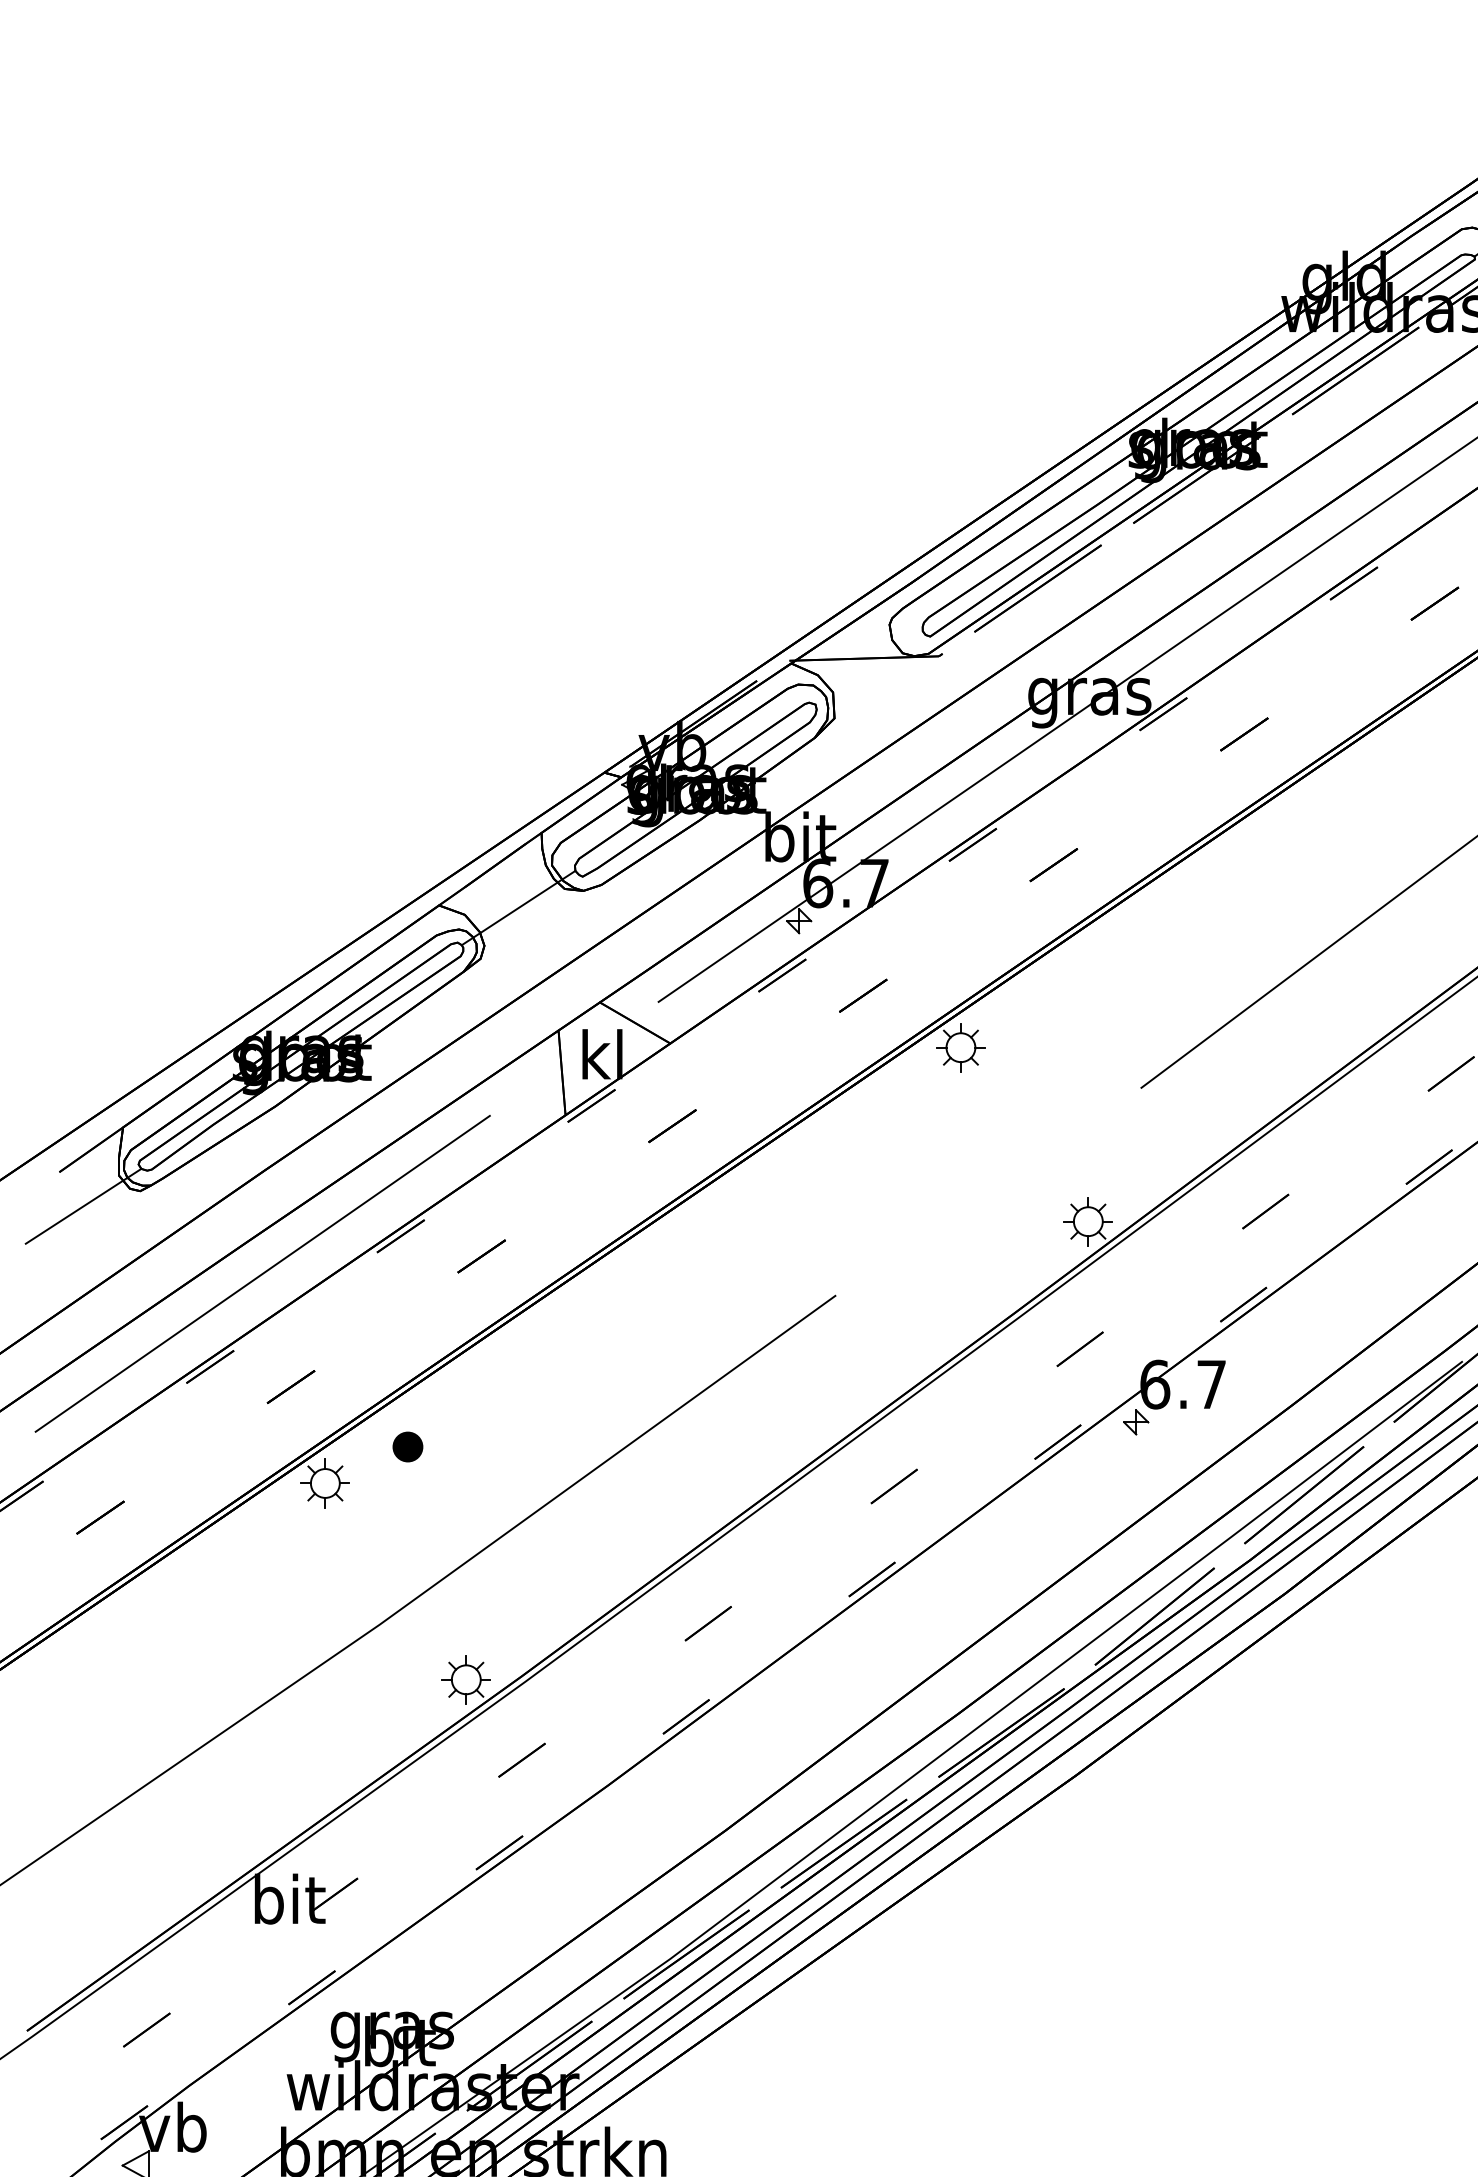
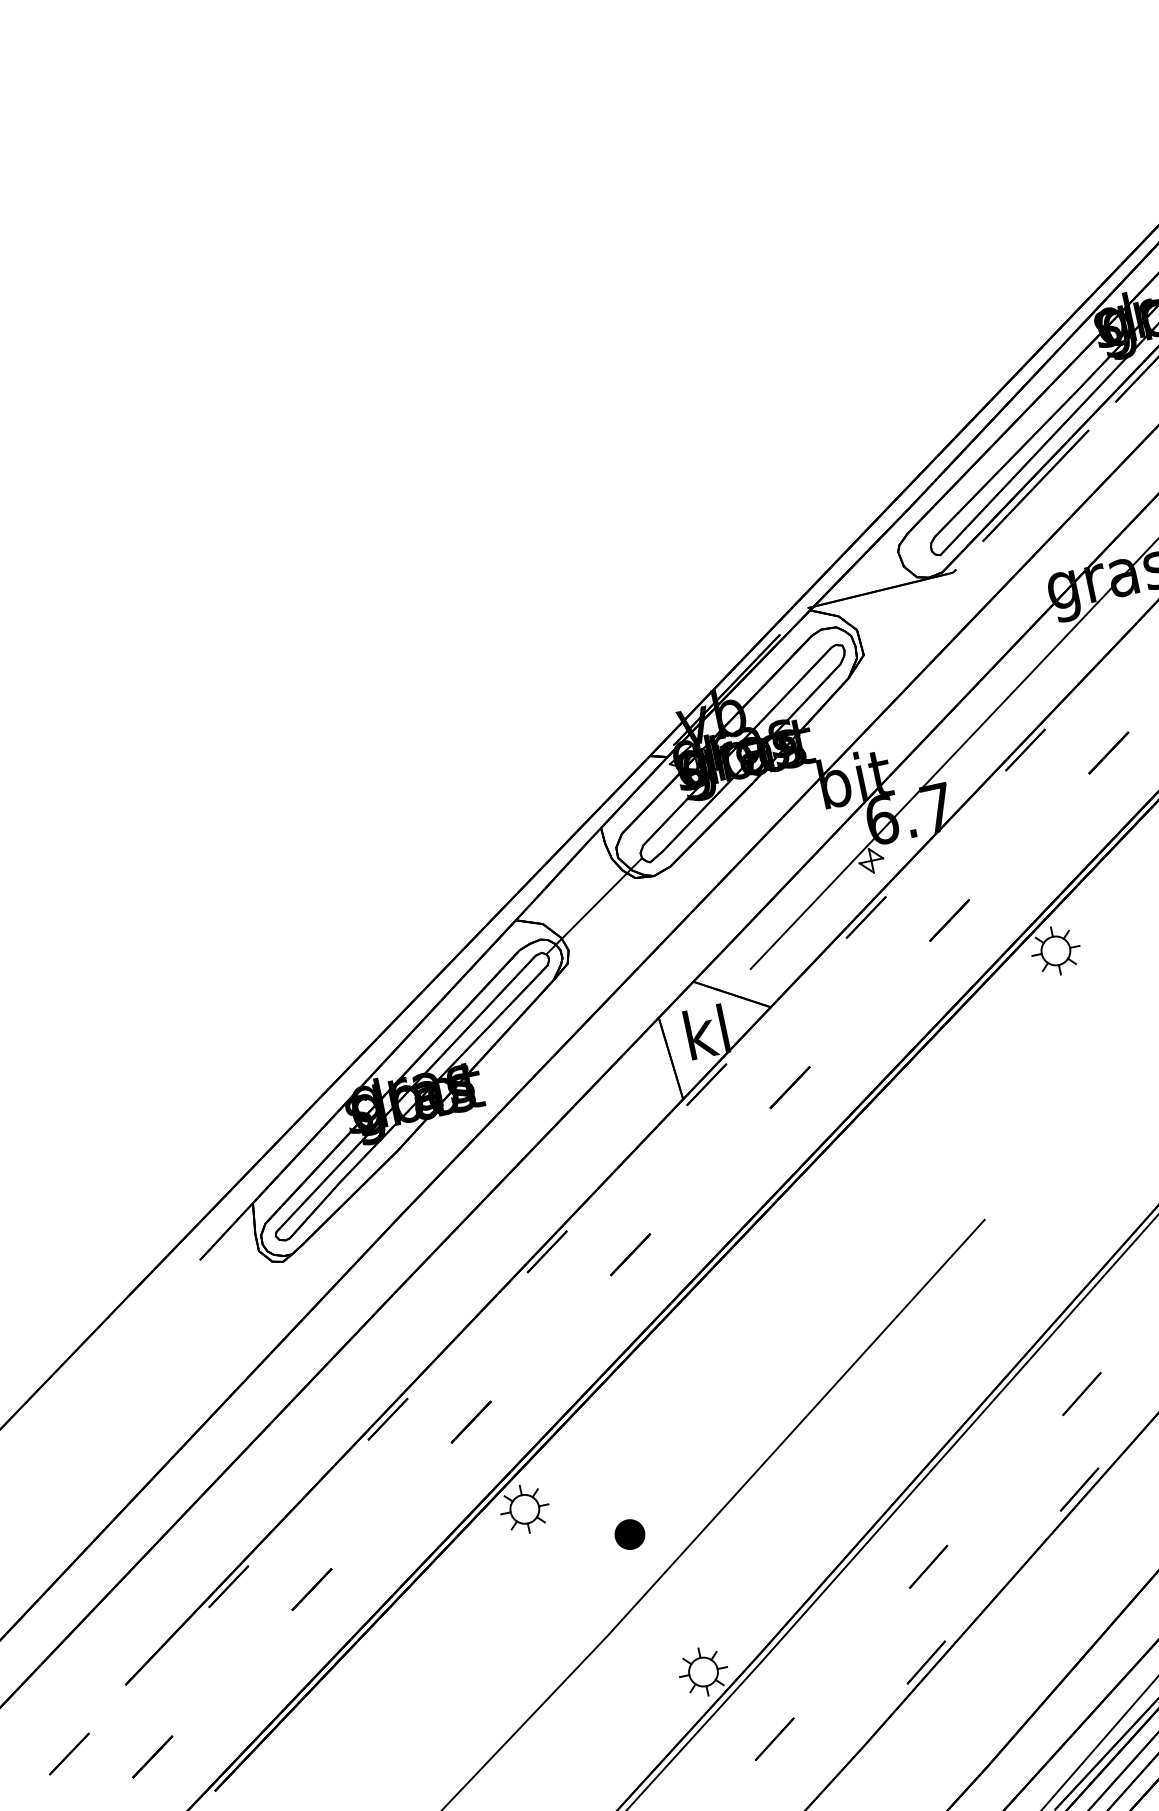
line: (83, 1205) -> (230, 1287), removed
line: (262, 1273) -> (419, 1317), removed
part: (407, 1446) -> (629, 1534), moved

